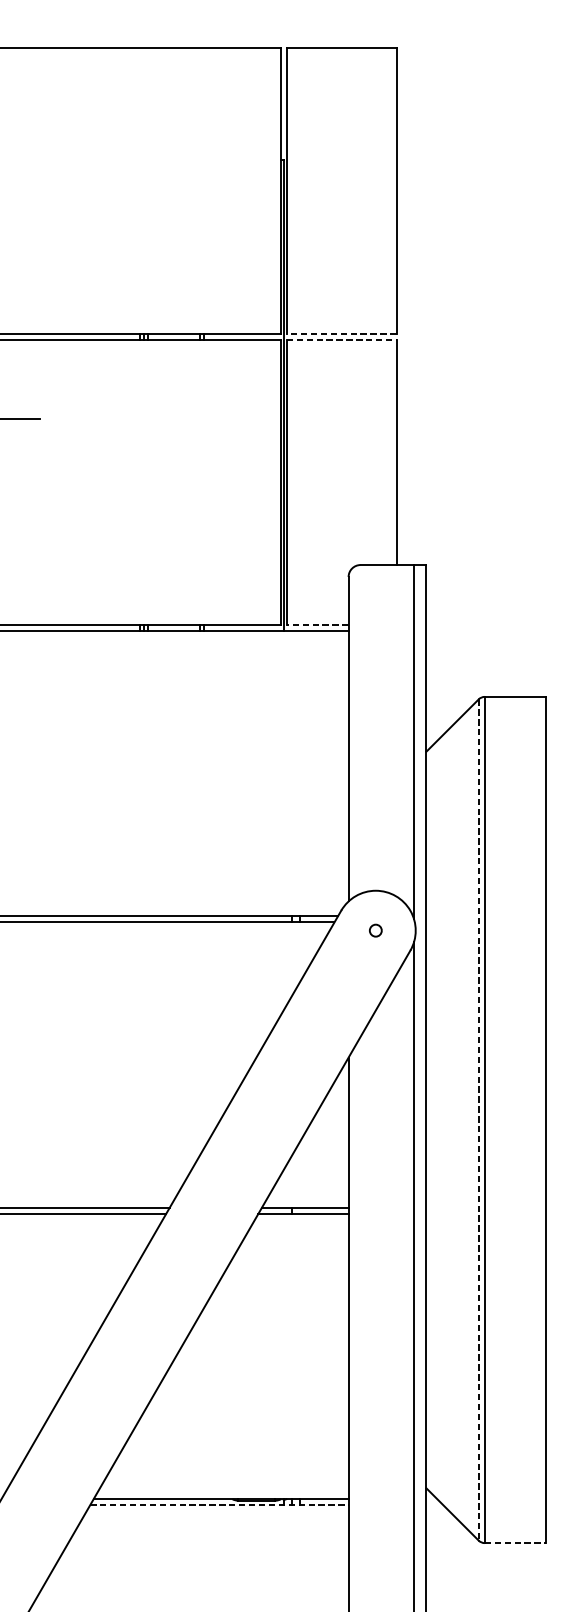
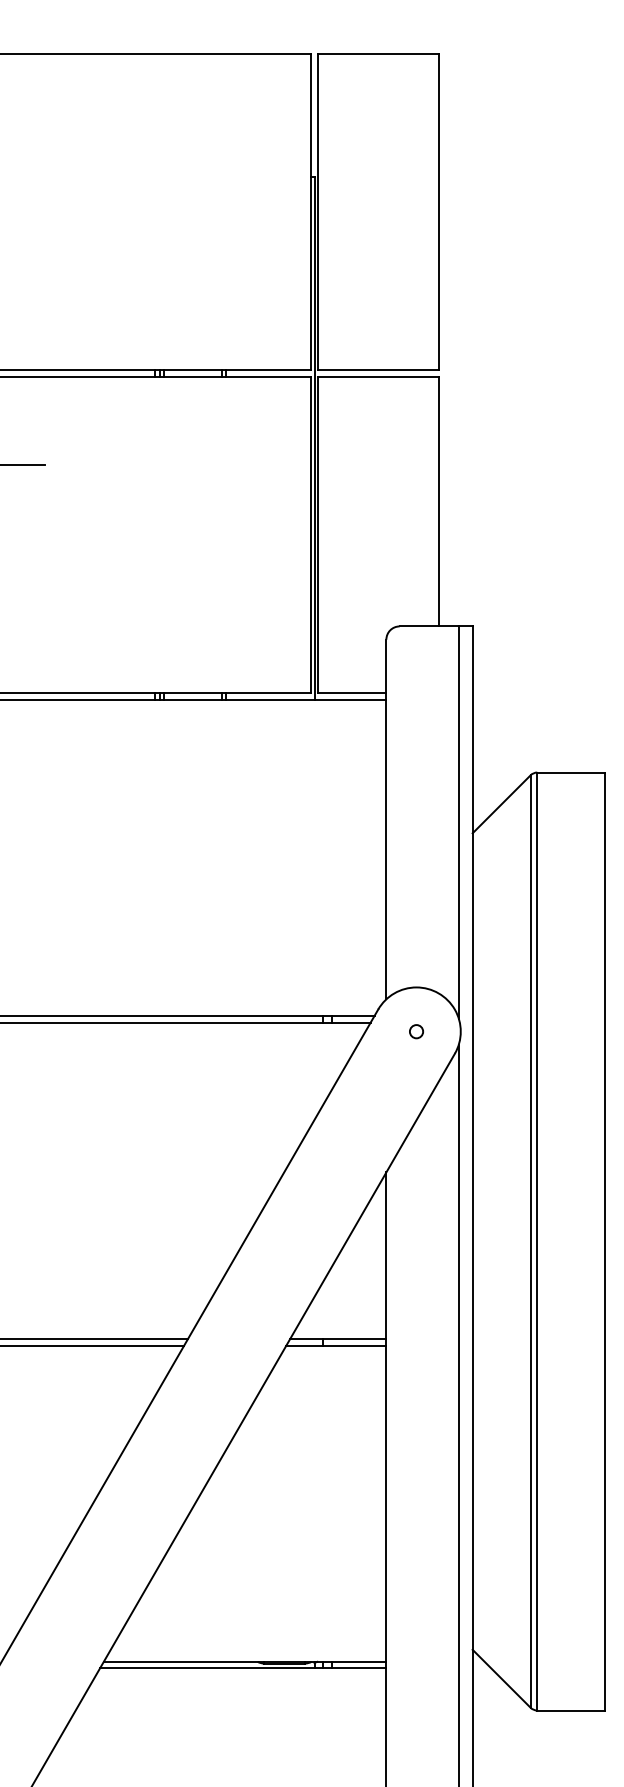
line: (341, 333) -> (378, 369), dashed -> solid
line: (341, 339) -> (378, 376), dashed -> solid
line: (317, 624) -> (351, 692), dashed -> solid
line: (478, 1120) -> (530, 1242), dashed -> solid
line: (219, 1505) -> (243, 1668), dashed -> solid
line: (515, 1543) -> (571, 1710), dashed -> solid

